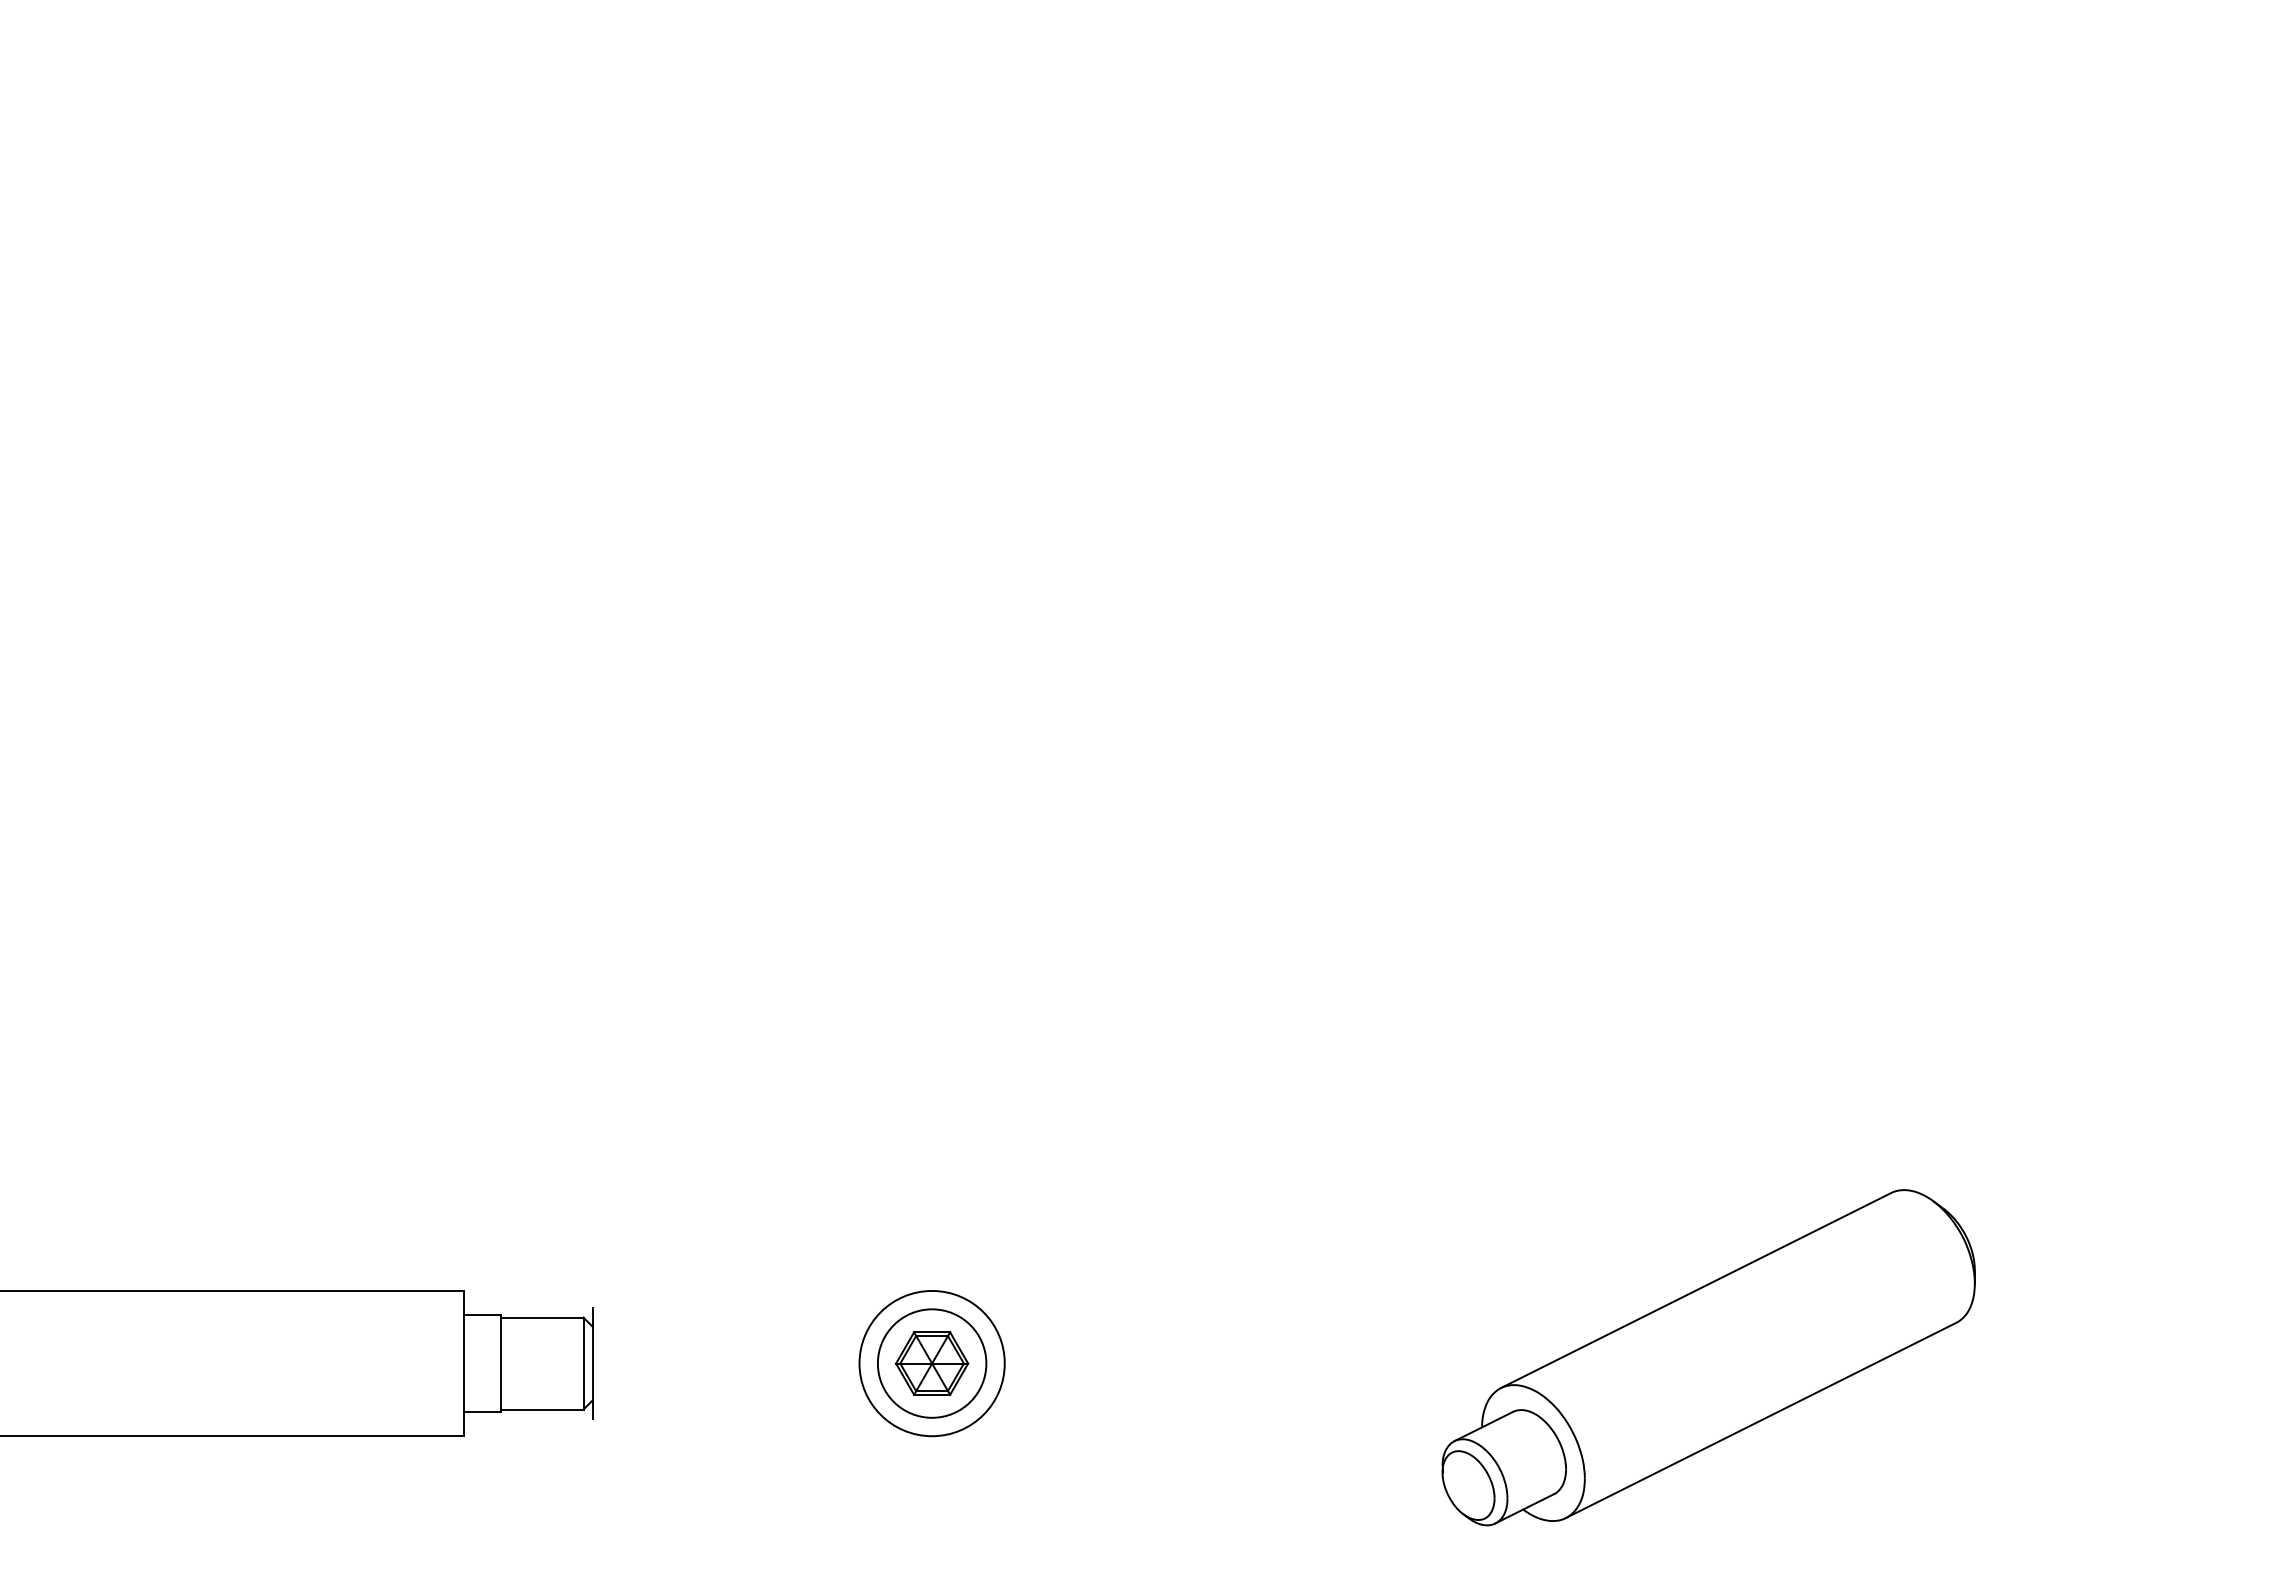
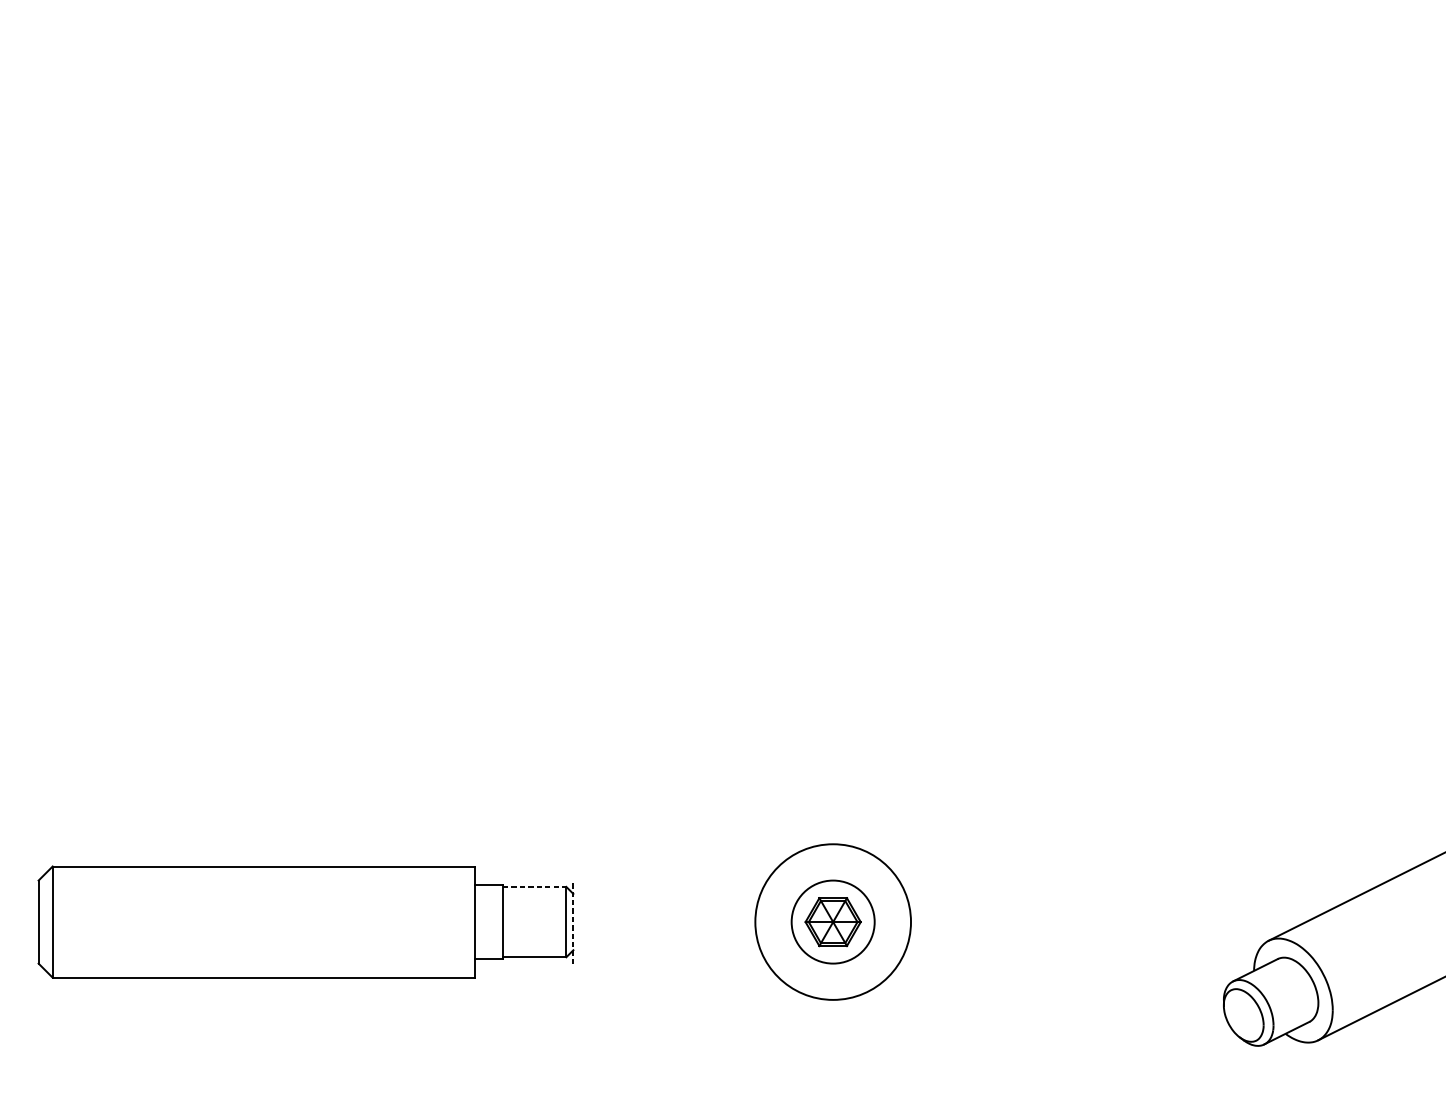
line: (542, 1317) -> (534, 886), solid -> dashed
line: (592, 1363) -> (573, 922), solid -> dashed
circle: (931, 1363) -> (832, 922), size x1.4

